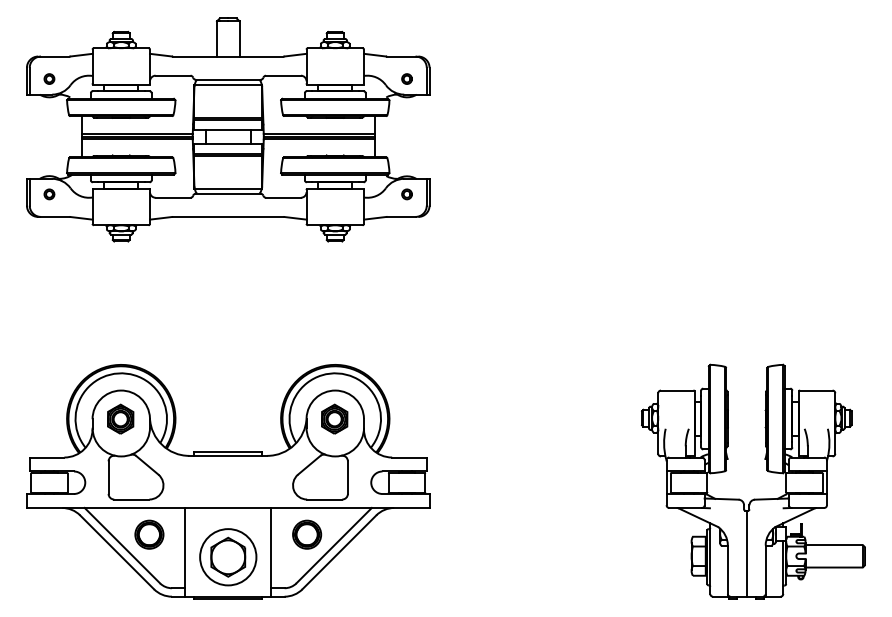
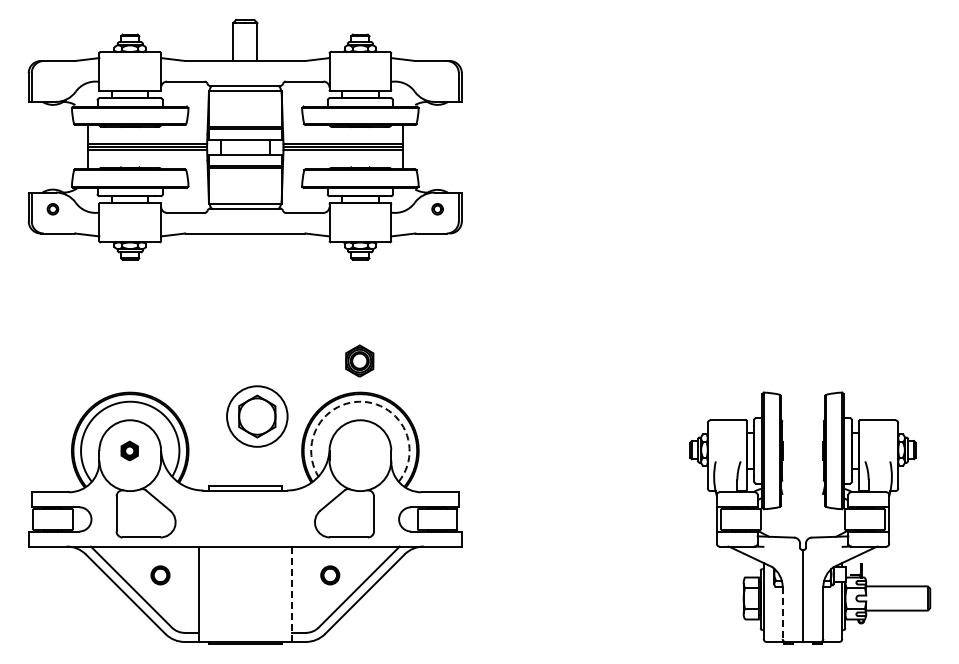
part: (49, 79) -> (52, 85), removed
part: (406, 79) -> (437, 85), removed
arc: (338, 373) -> (363, 401), solid -> dashed
part: (120, 418) -> (129, 450), size x0.6
part: (334, 418) -> (359, 360), moved
part: (149, 534) -> (160, 575), size x0.6
part: (307, 534) -> (330, 575), size x0.6
line: (271, 552) -> (291, 594), solid -> dashed
part: (228, 557) -> (257, 416), moved
line: (727, 571) -> (782, 614), solid -> dashed

